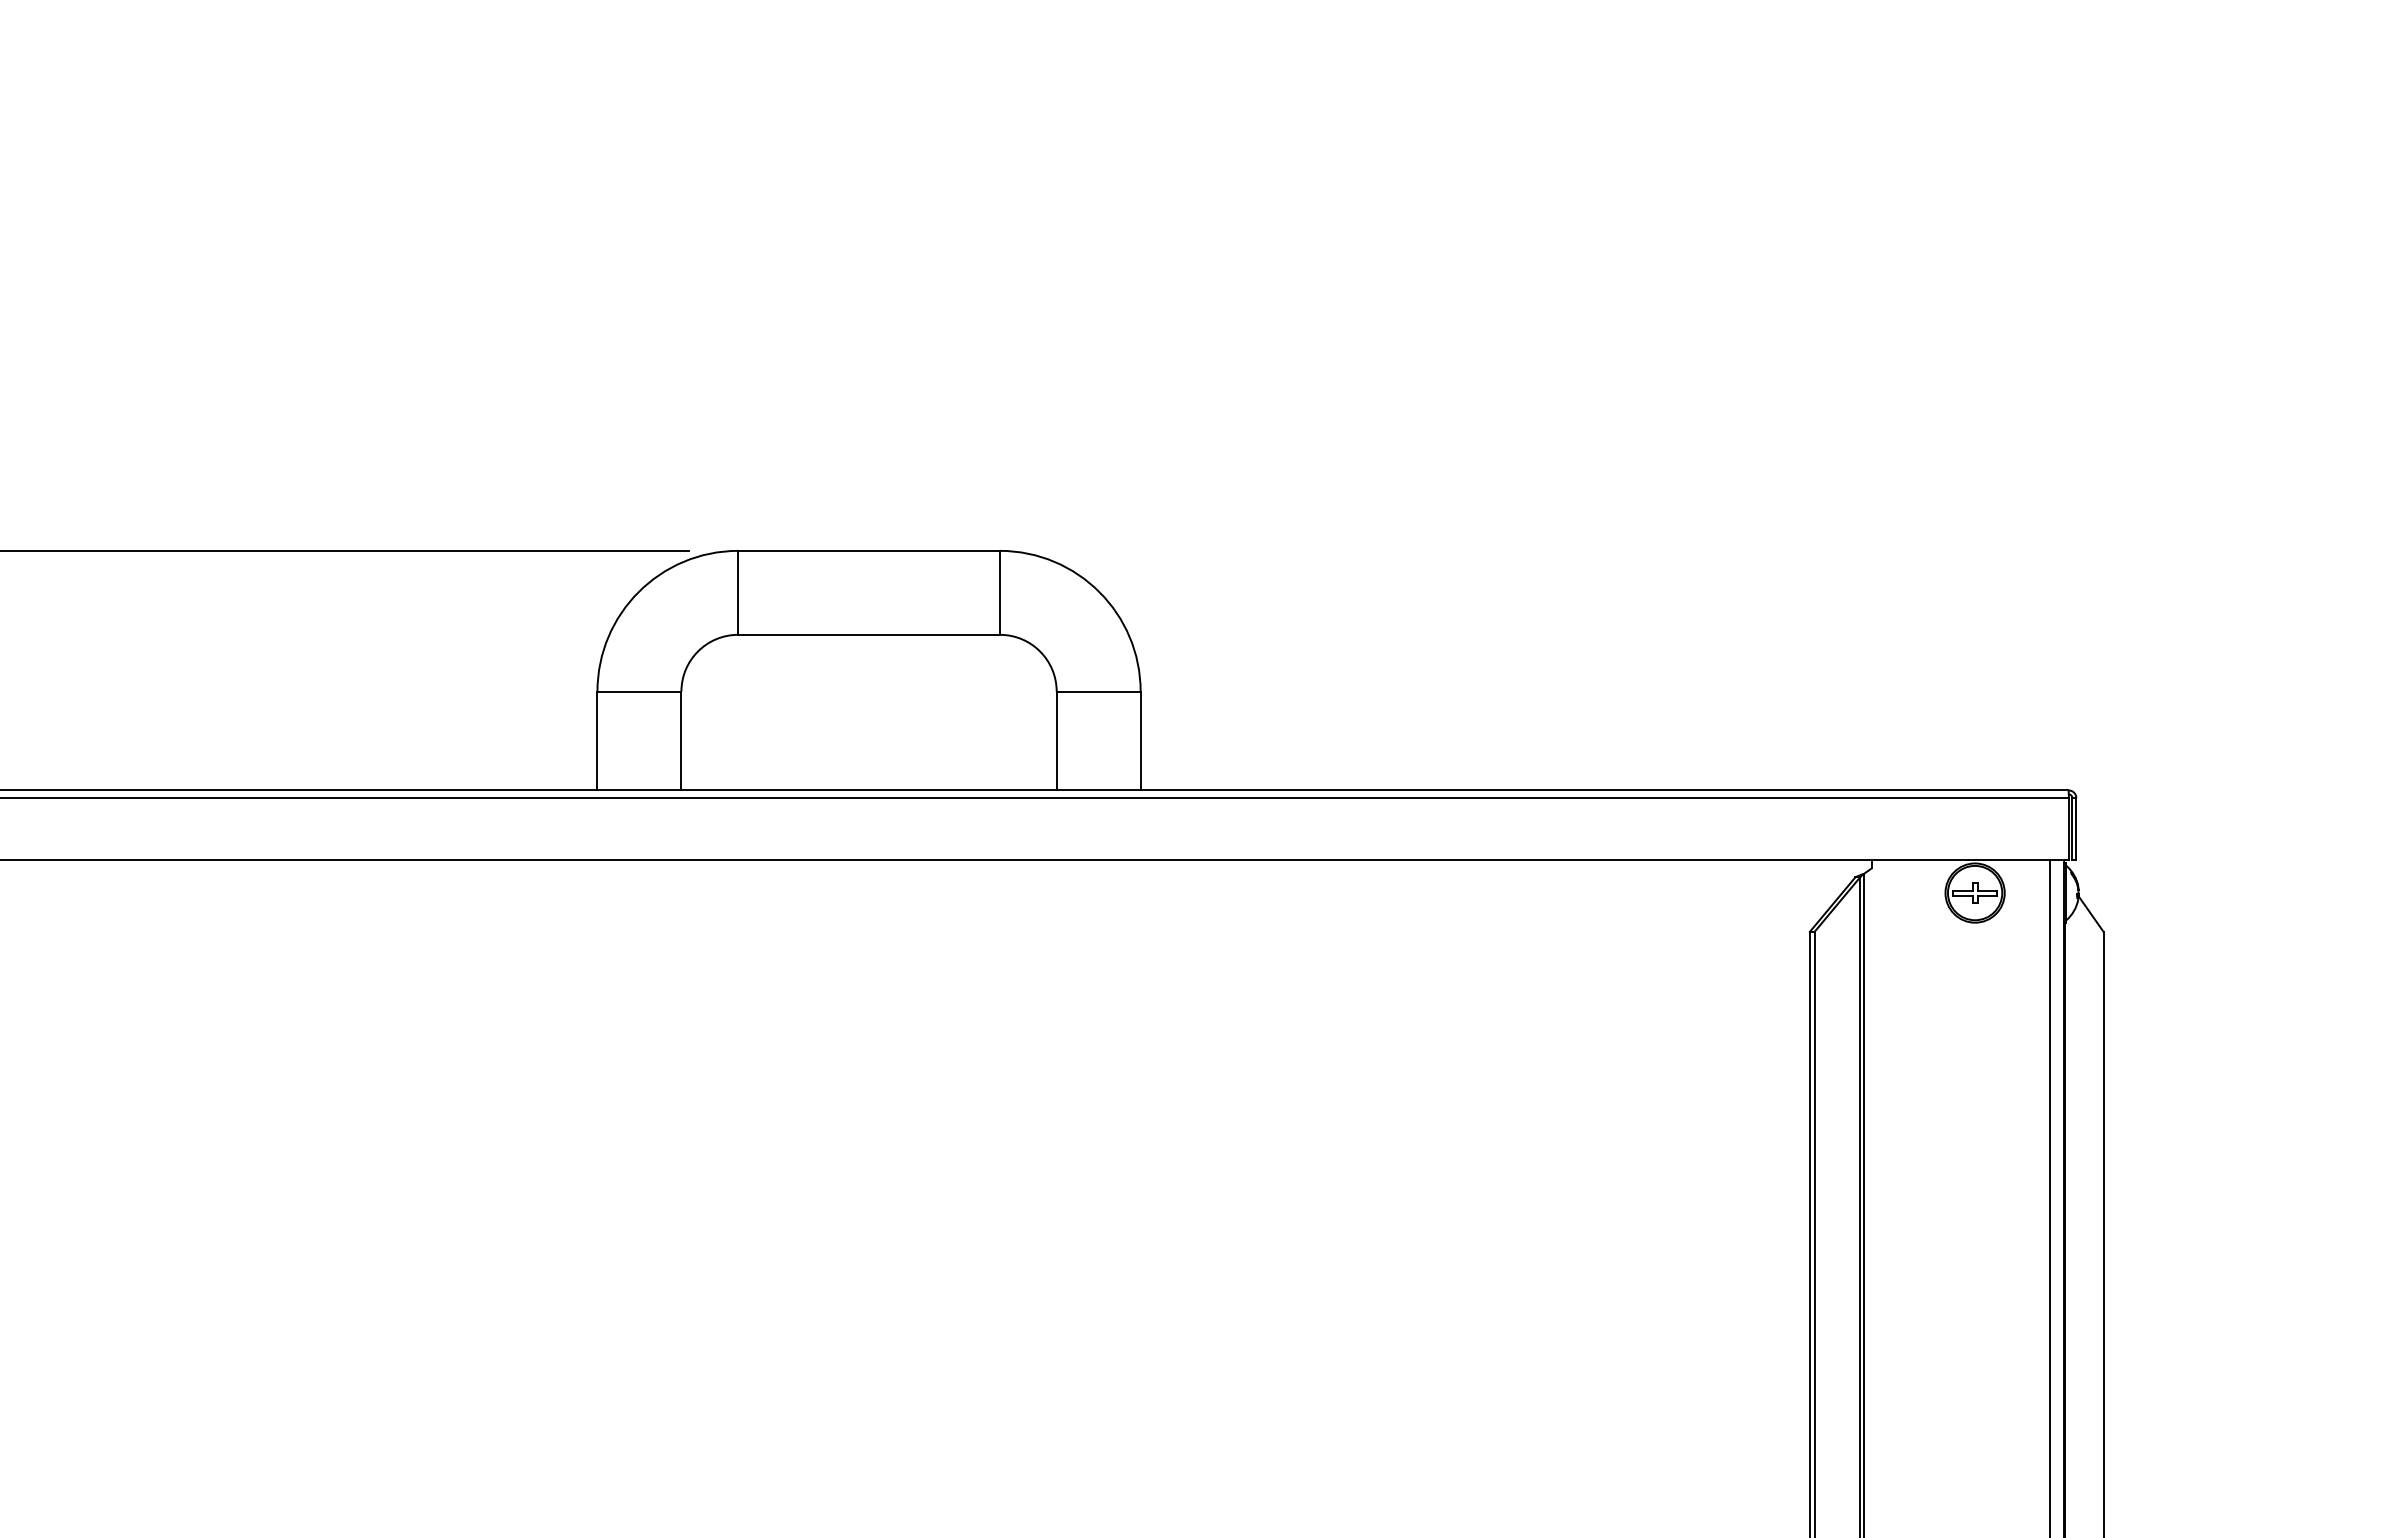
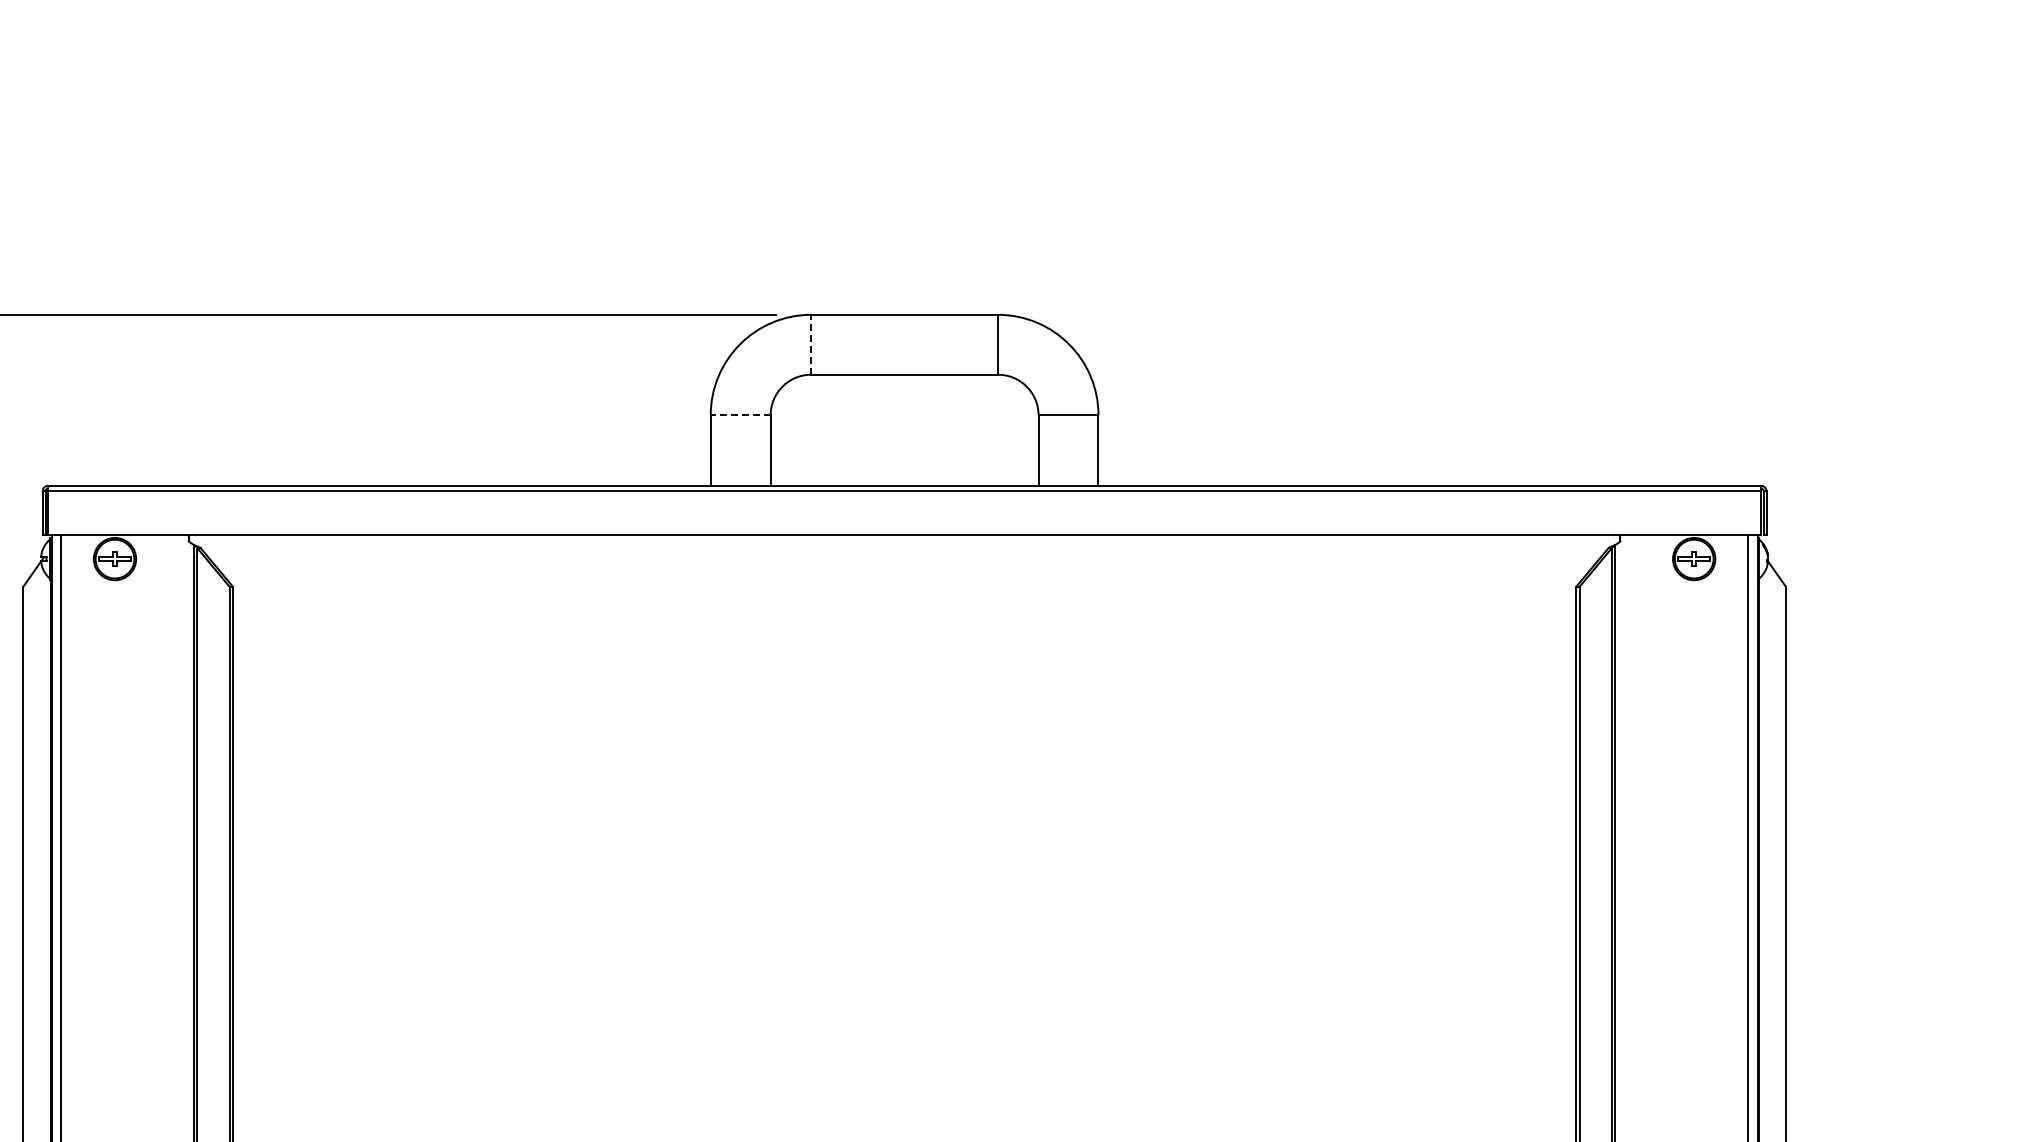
line: (738, 592) -> (811, 344), solid -> dashed
line: (639, 691) -> (740, 415), solid -> dashed

